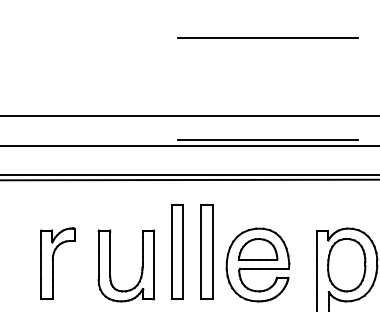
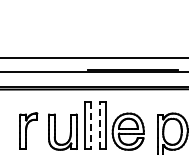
line: (266, 37) -> (132, 18), removed
line: (183, 252) -> (91, 125), solid -> dashed
line: (200, 252) -> (99, 125), solid -> dashed

